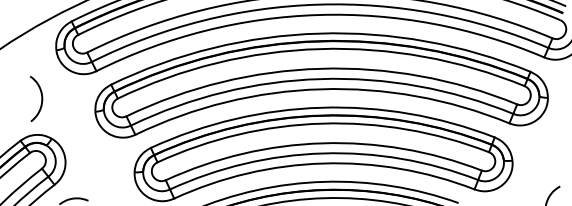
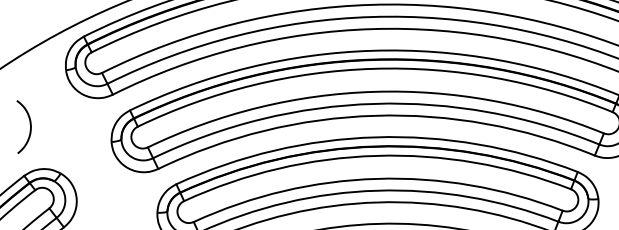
curve: (41, 99) -> (30, 127), moved

